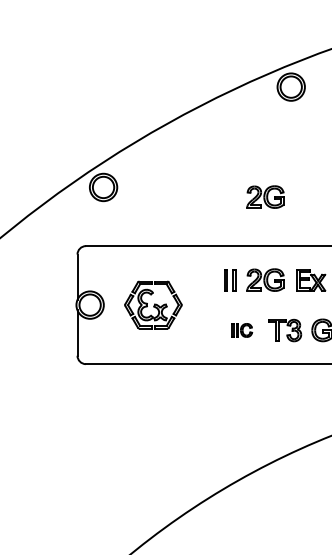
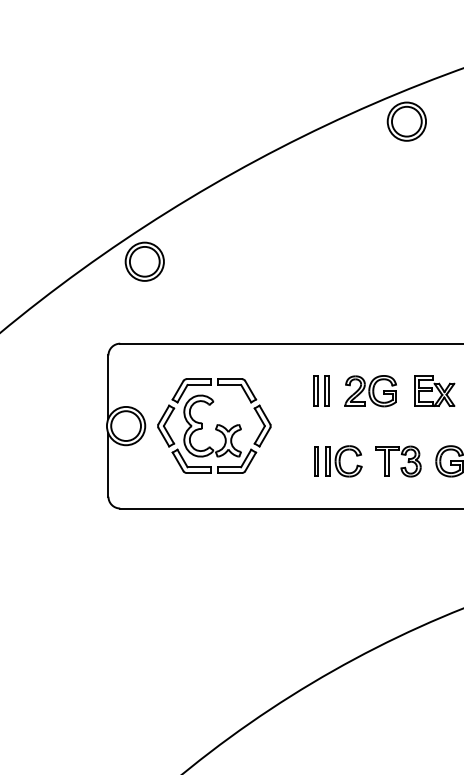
part: (265, 196) -> (370, 274), removed
part: (153, 304) -> (214, 425), size x1.43
part: (241, 330) -> (337, 461), size x1.67

